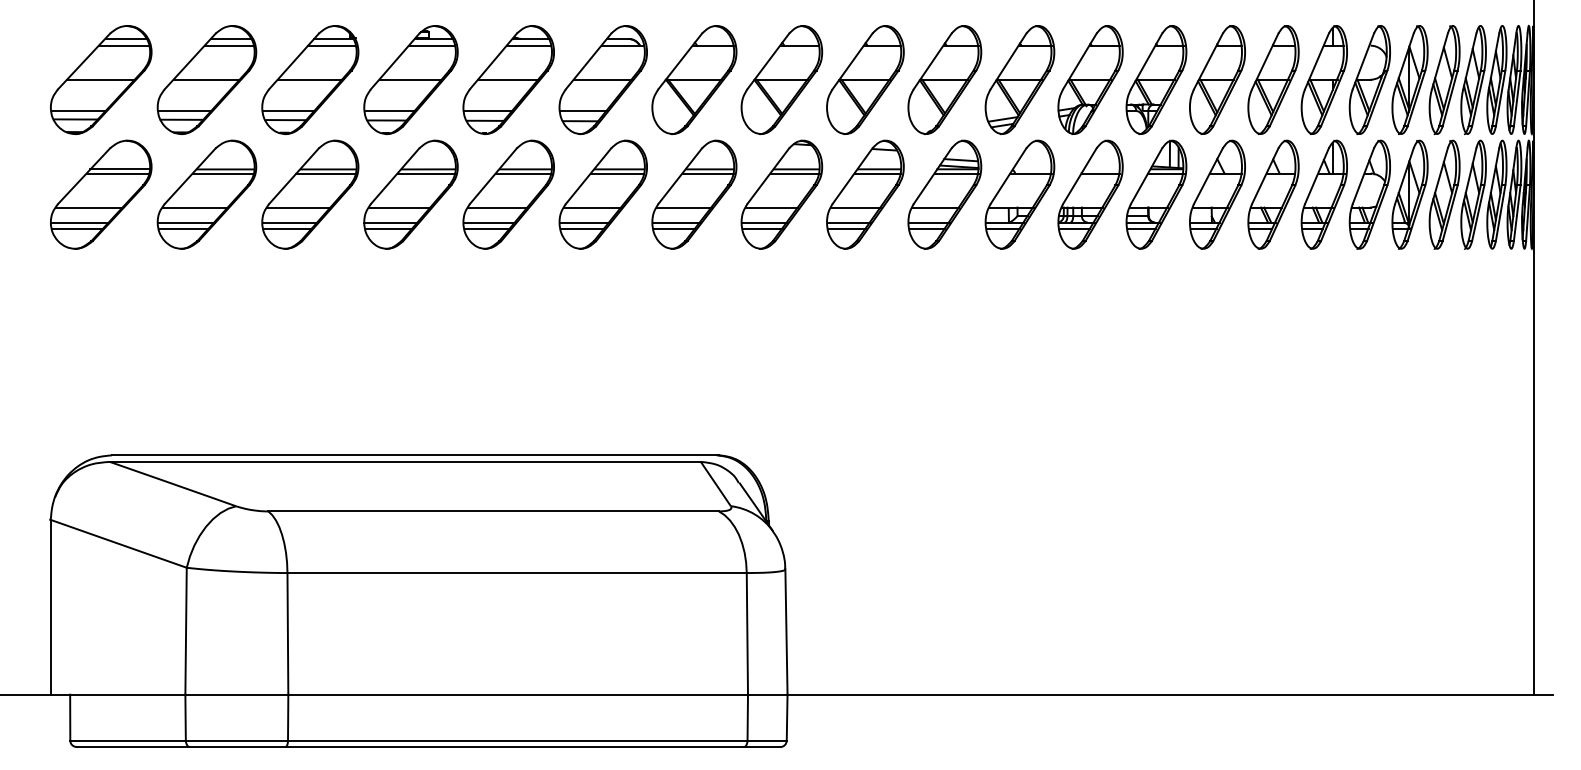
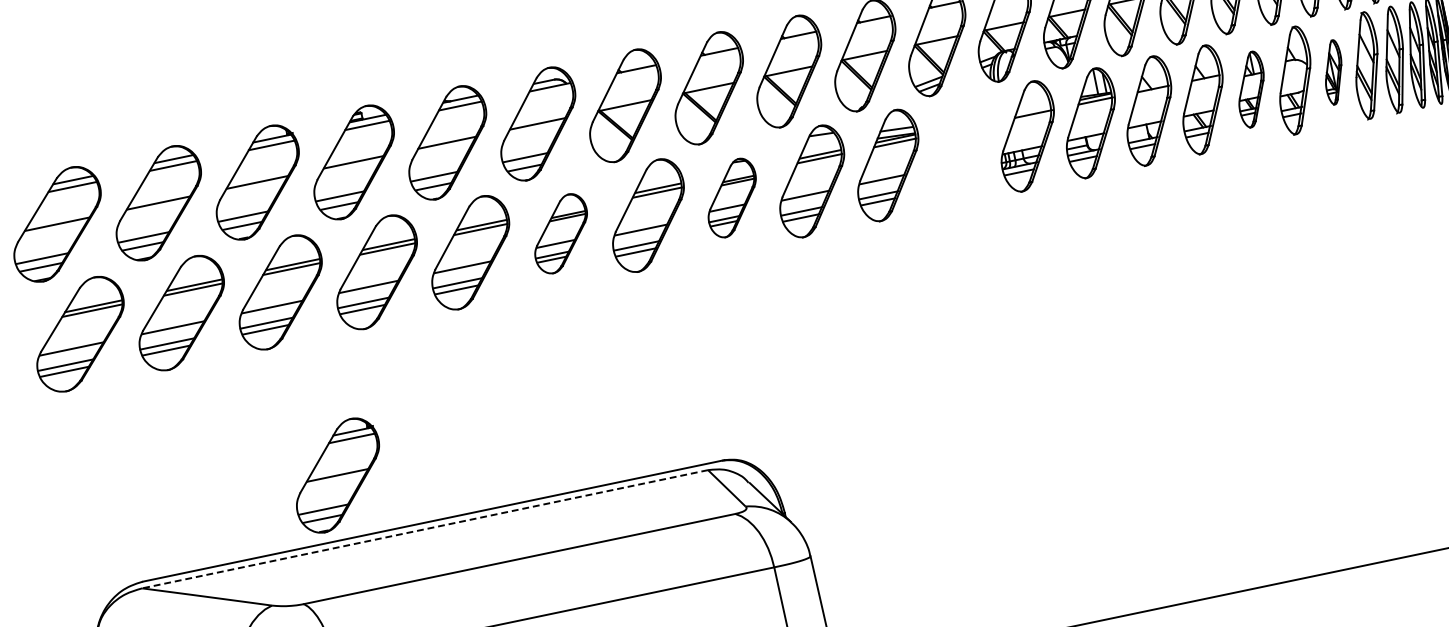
part: (602, 194) -> (560, 233), size x0.7
part: (781, 194) -> (731, 198), size x0.7
part: (1019, 194) -> (959, 150), removed
part: (1323, 194) -> (1250, 89), size x0.7
part: (1409, 194) -> (1333, 72), size x0.6
part: (329, 390) -> (338, 476), added
line: (405, 461) -> (425, 528), solid -> dashed

